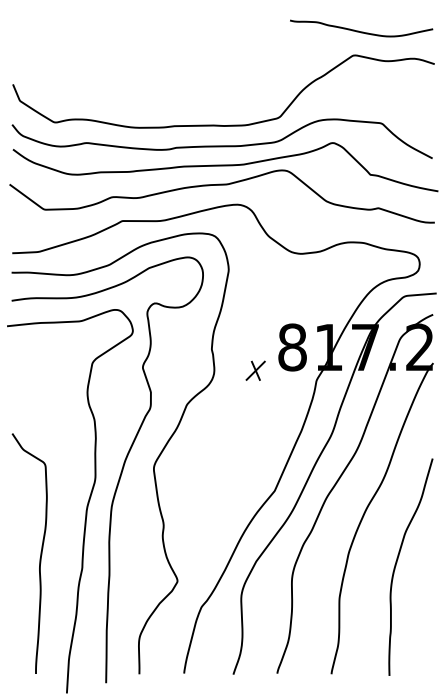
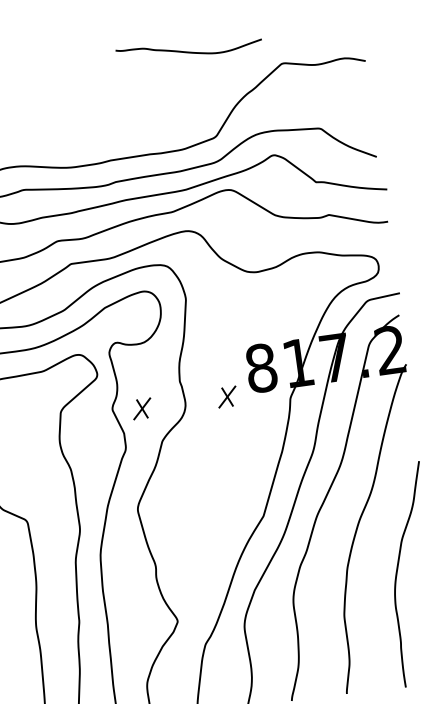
curve: (361, 31) -> (189, 51), moved
part: (171, 370) -> (141, 408), added

